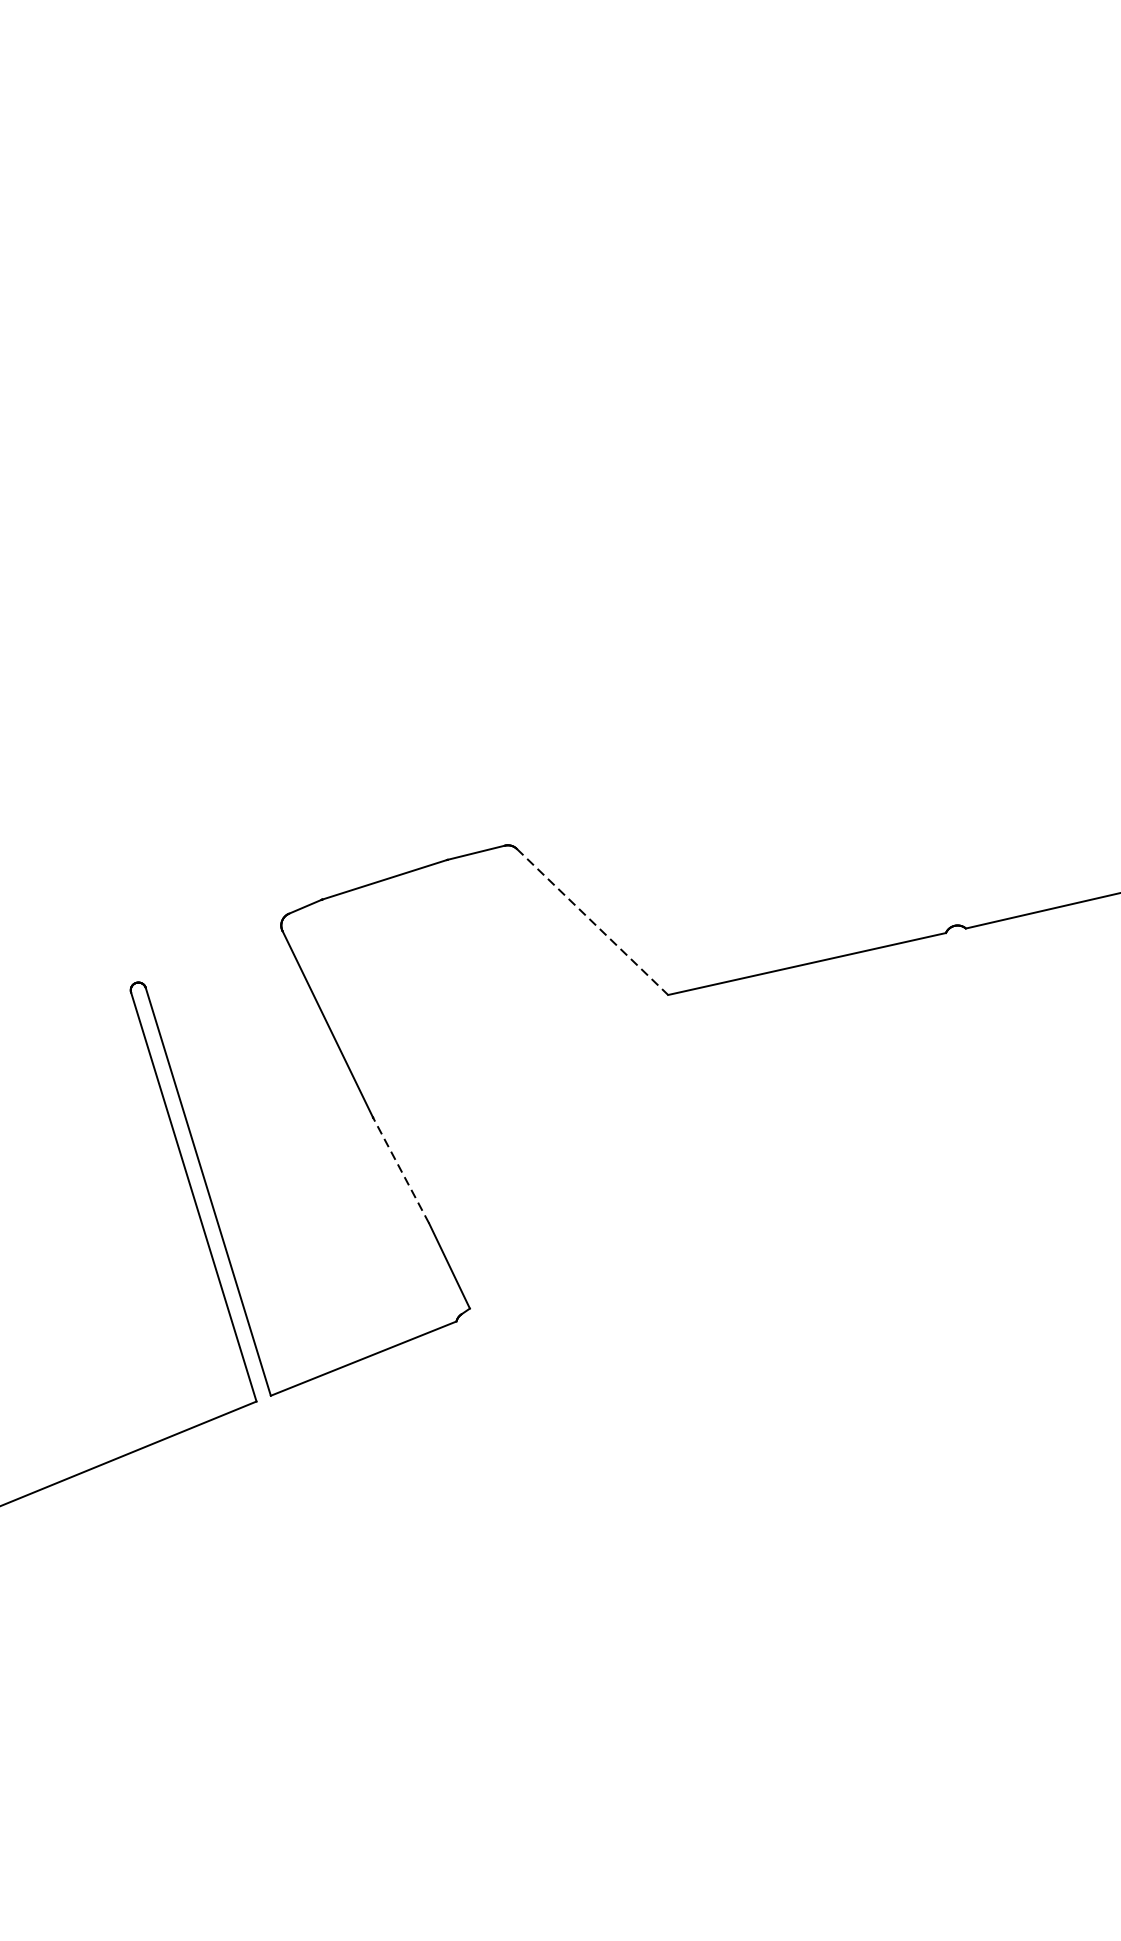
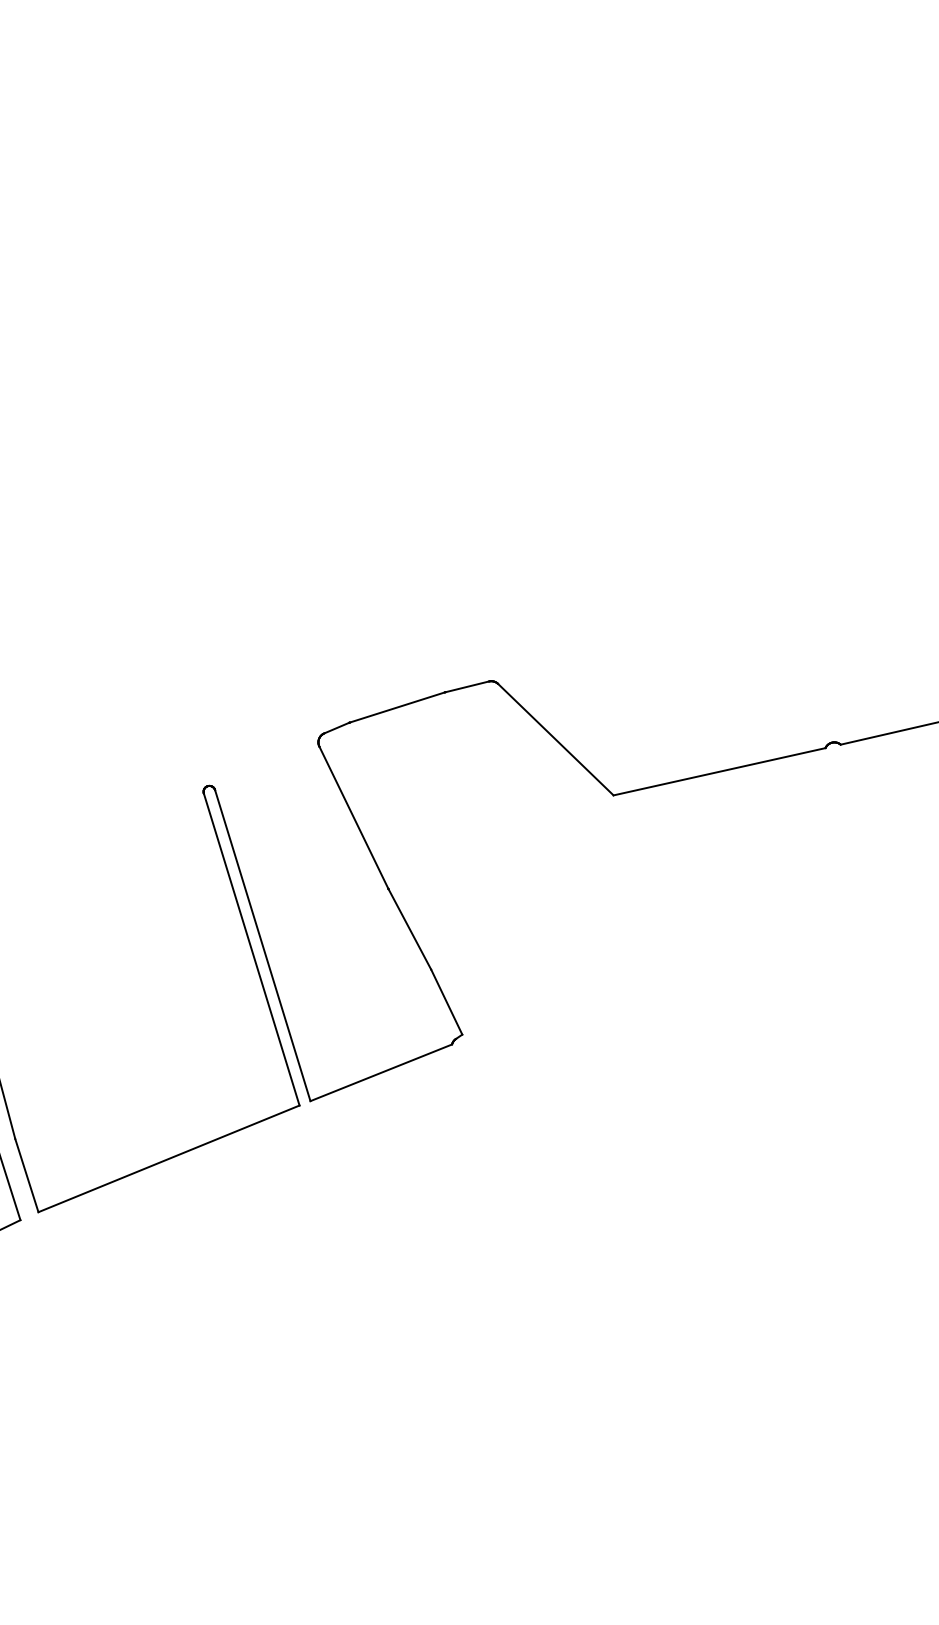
line: (593, 923) -> (556, 740), dashed -> solid
line: (400, 1170) -> (409, 929), dashed -> solid

